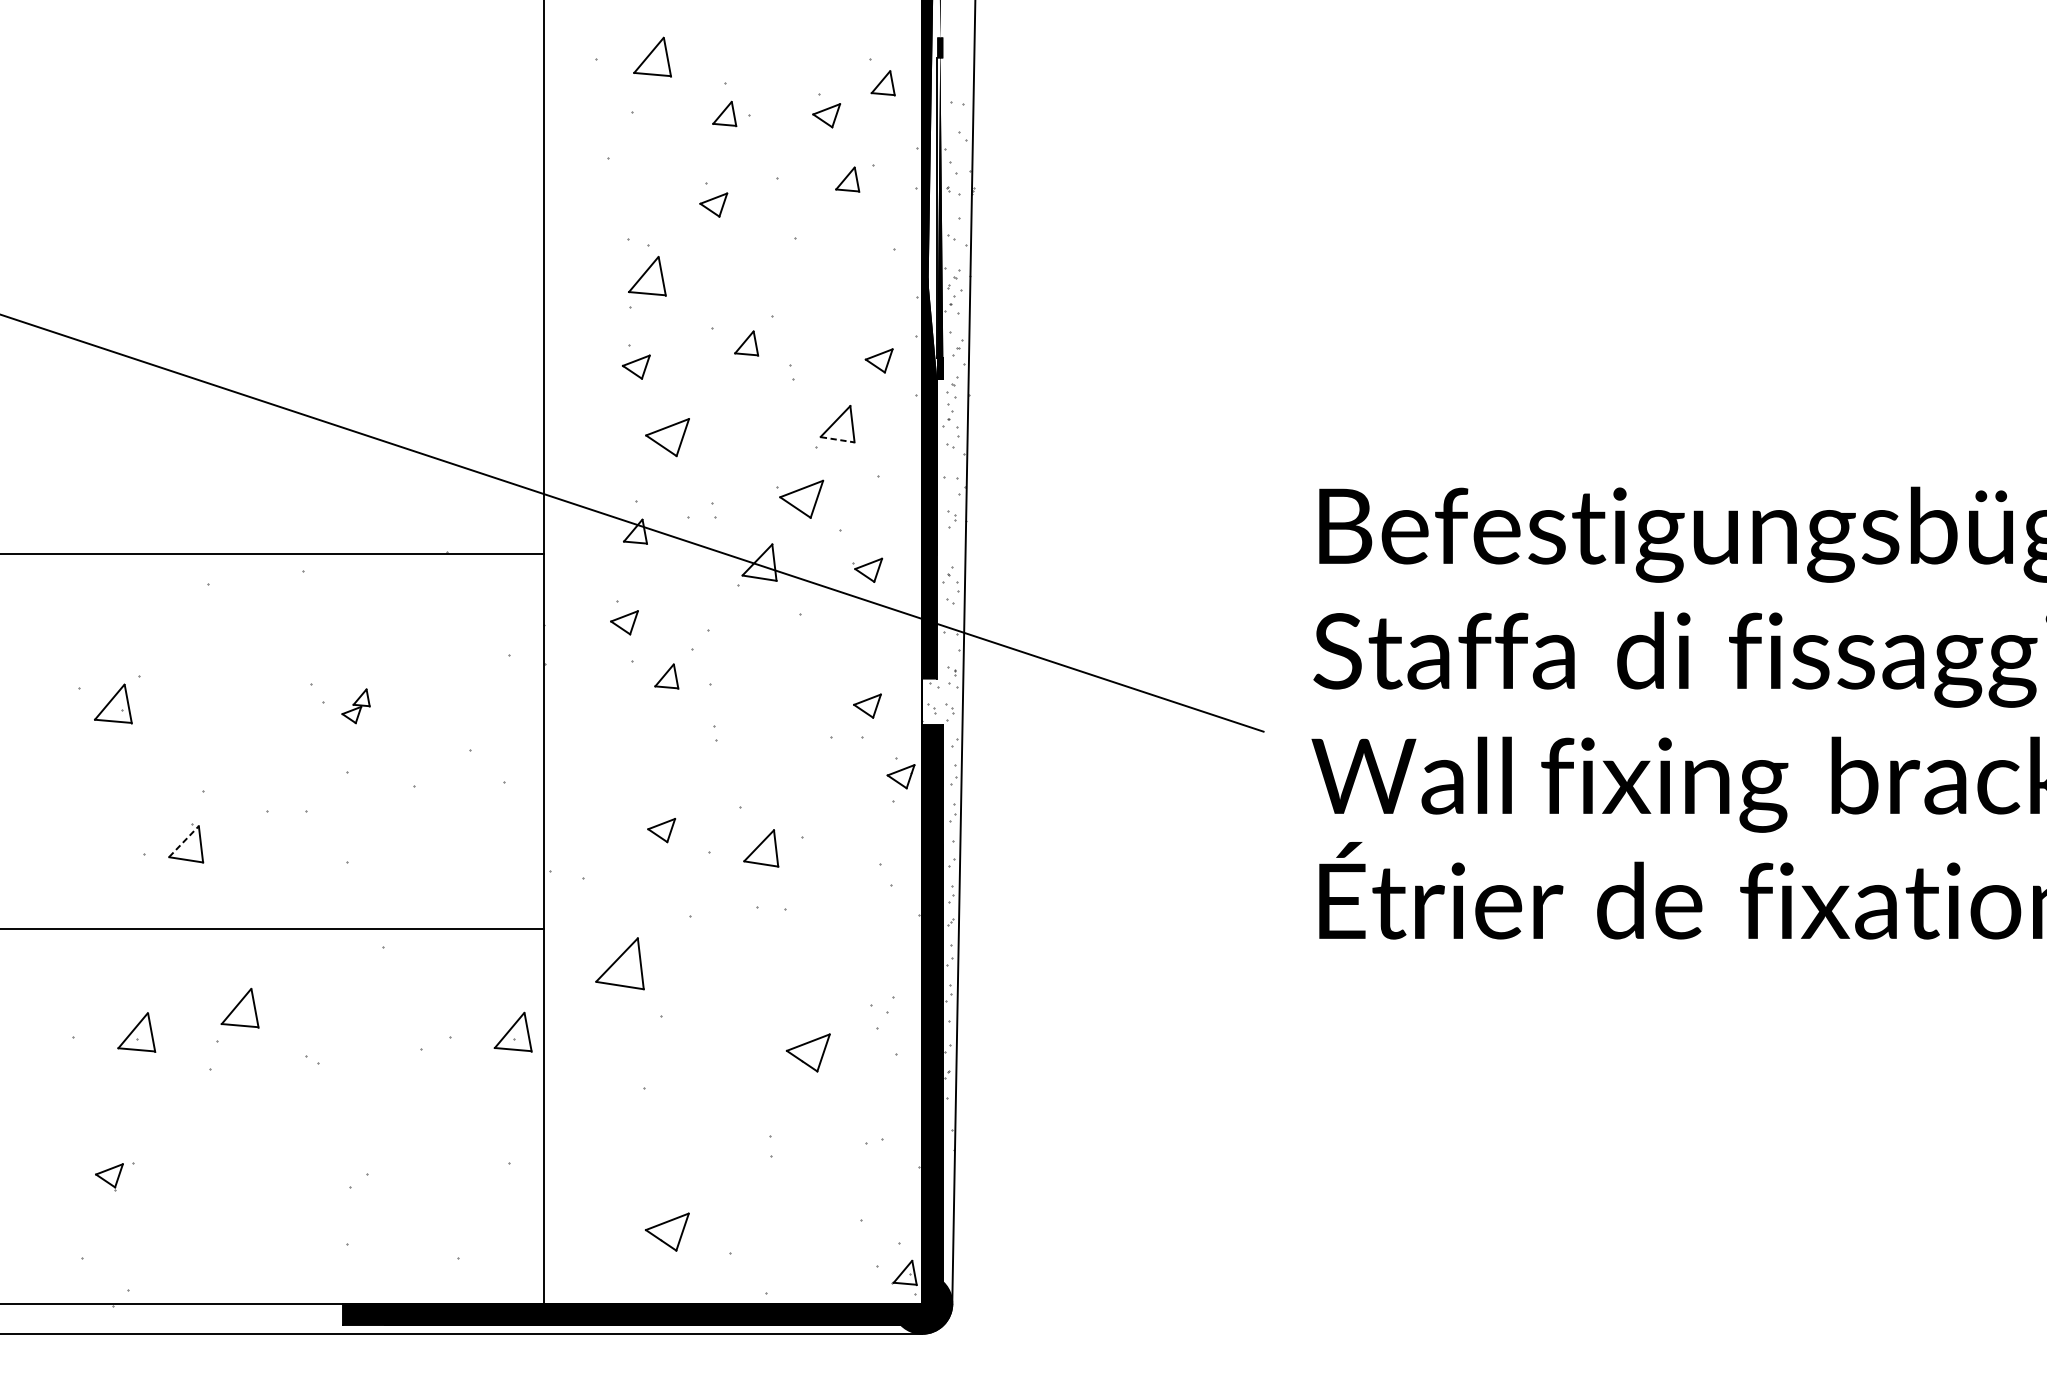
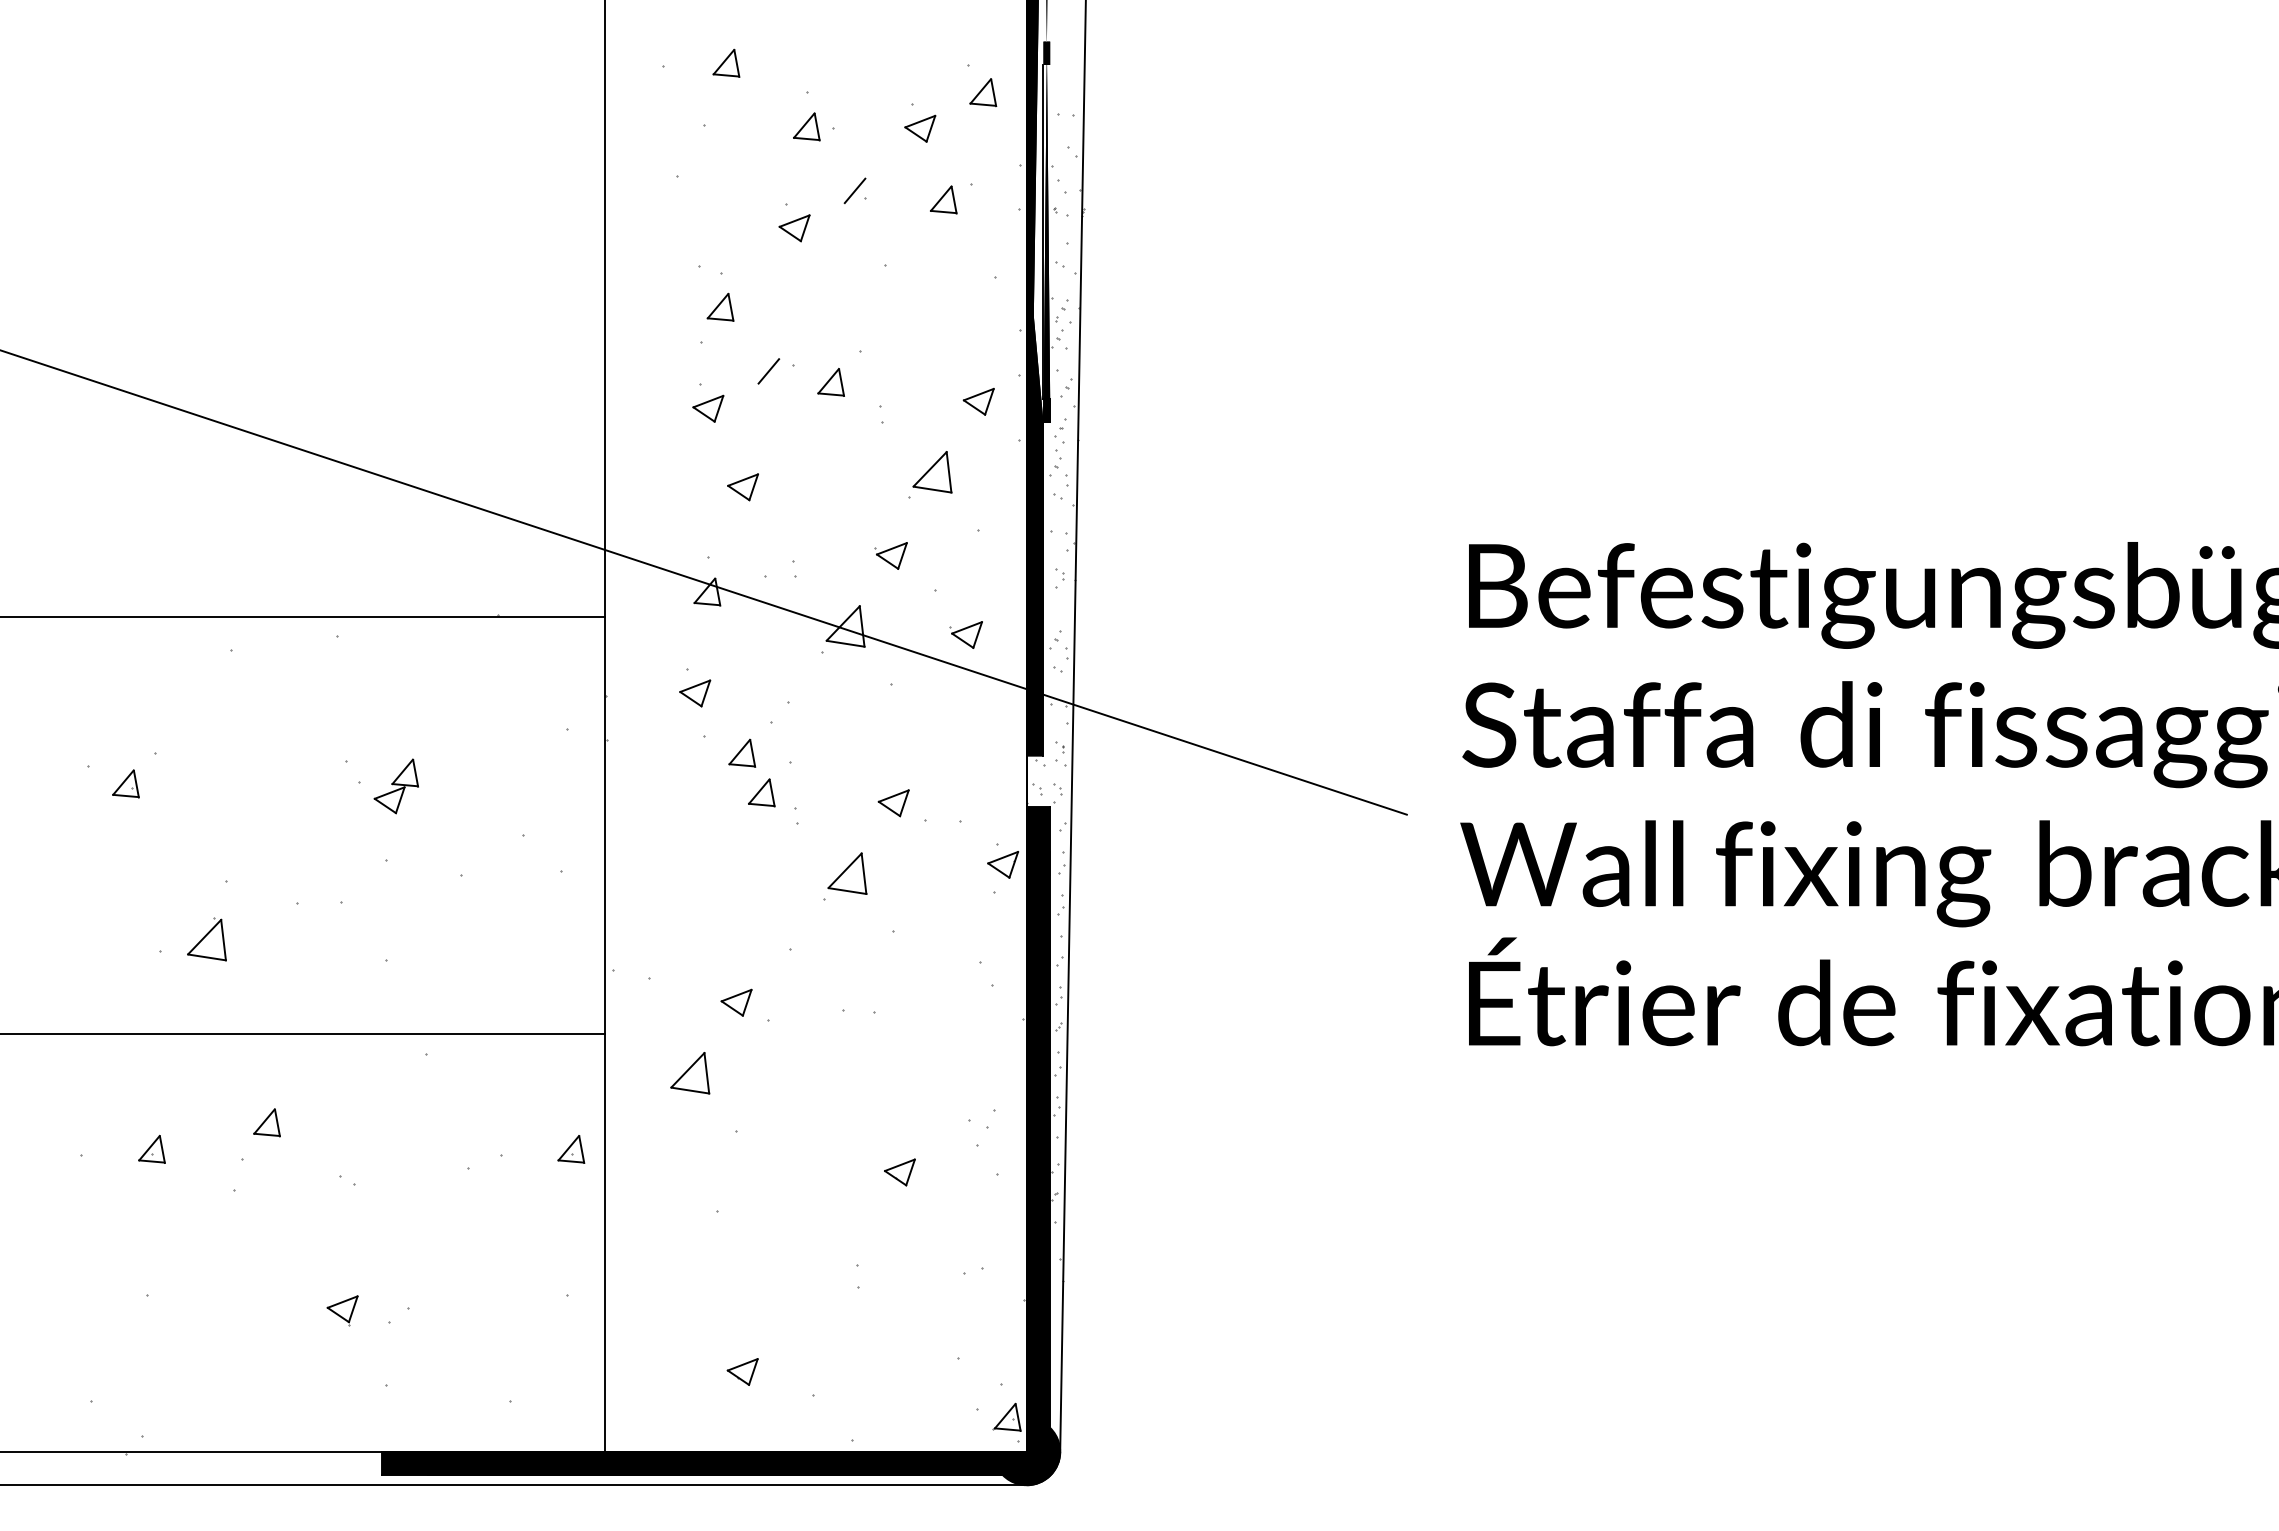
part: (652, 56) -> (726, 62), size x0.62
line: (767, 171) -> (854, 190), added
part: (647, 275) -> (720, 306), size x0.62
line: (690, 333) -> (768, 371), added
part: (666, 437) -> (742, 487), size x0.62
line: (838, 439) -> (933, 489), dashed -> solid
part: (799, 498) -> (890, 555), size x0.62
part: (112, 703) -> (125, 783), size x0.62
part: (355, 706) -> (395, 786), size x1.43
part: (867, 706) -> (893, 803), moved
part: (684, 711) -> (761, 792), added
part: (661, 830) -> (736, 1002), moved
line: (183, 841) -> (204, 937), dashed -> solid
part: (761, 848) -> (847, 873), moved
part: (620, 964) -> (690, 1073), size x0.71
part: (239, 1008) -> (266, 1122), size x0.62
part: (136, 1031) -> (151, 1148), size x0.62
part: (513, 1032) -> (571, 1149), size x0.62
part: (807, 1052) -> (899, 1172), size x0.62
part: (109, 1176) -> (342, 1310), moved
part: (666, 1231) -> (742, 1371), size x0.62

